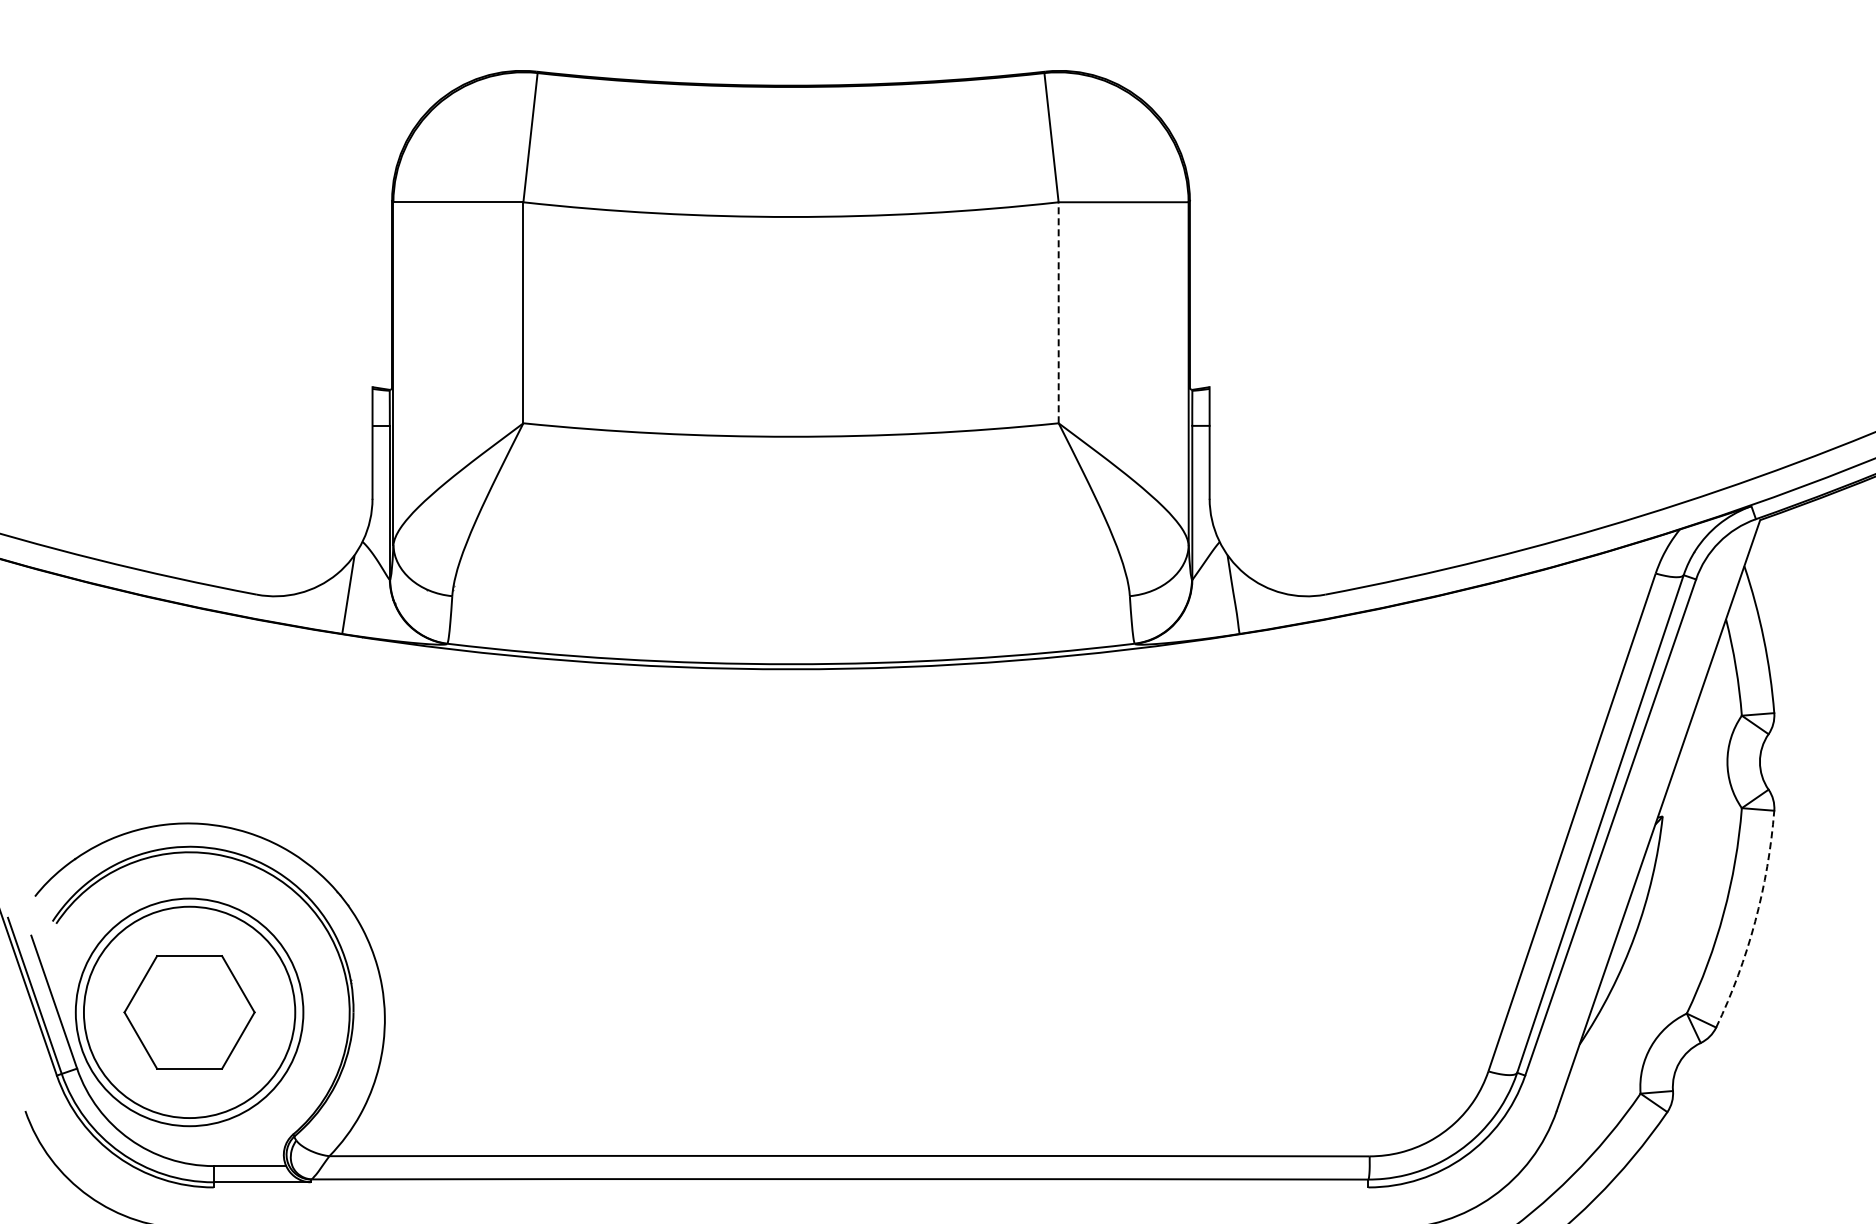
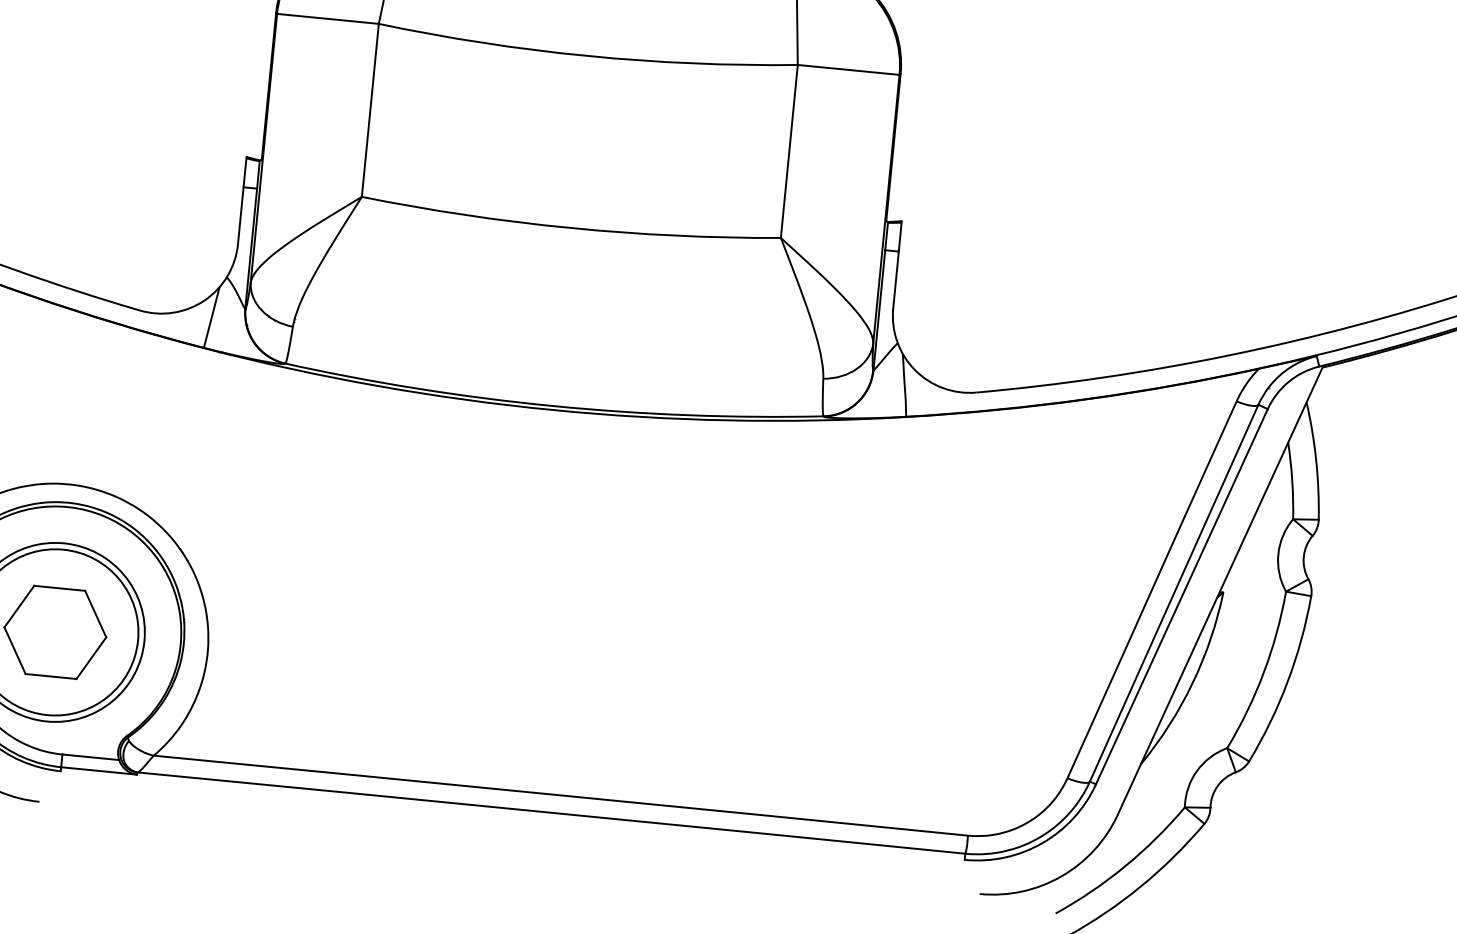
line: (1058, 312) -> (789, 151), dashed -> solid
arc: (1755, 921) -> (1288, 681), dashed -> solid

